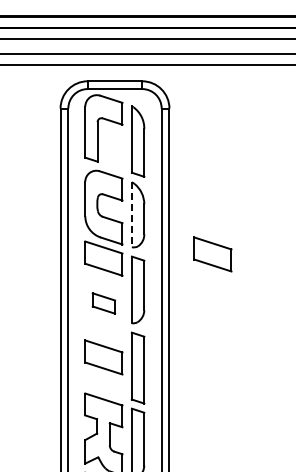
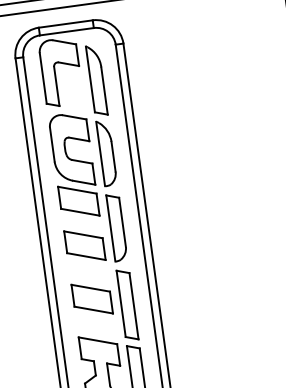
line: (131, 215) -> (100, 154), dashed -> solid
part: (212, 254) -> (185, 182), removed
part: (103, 303) -> (84, 245), size x1.67

